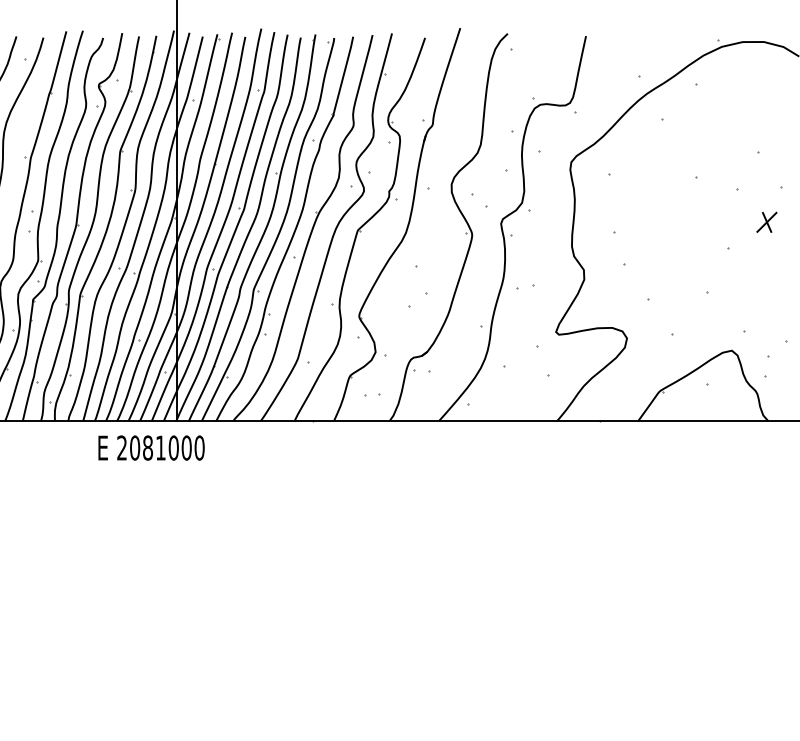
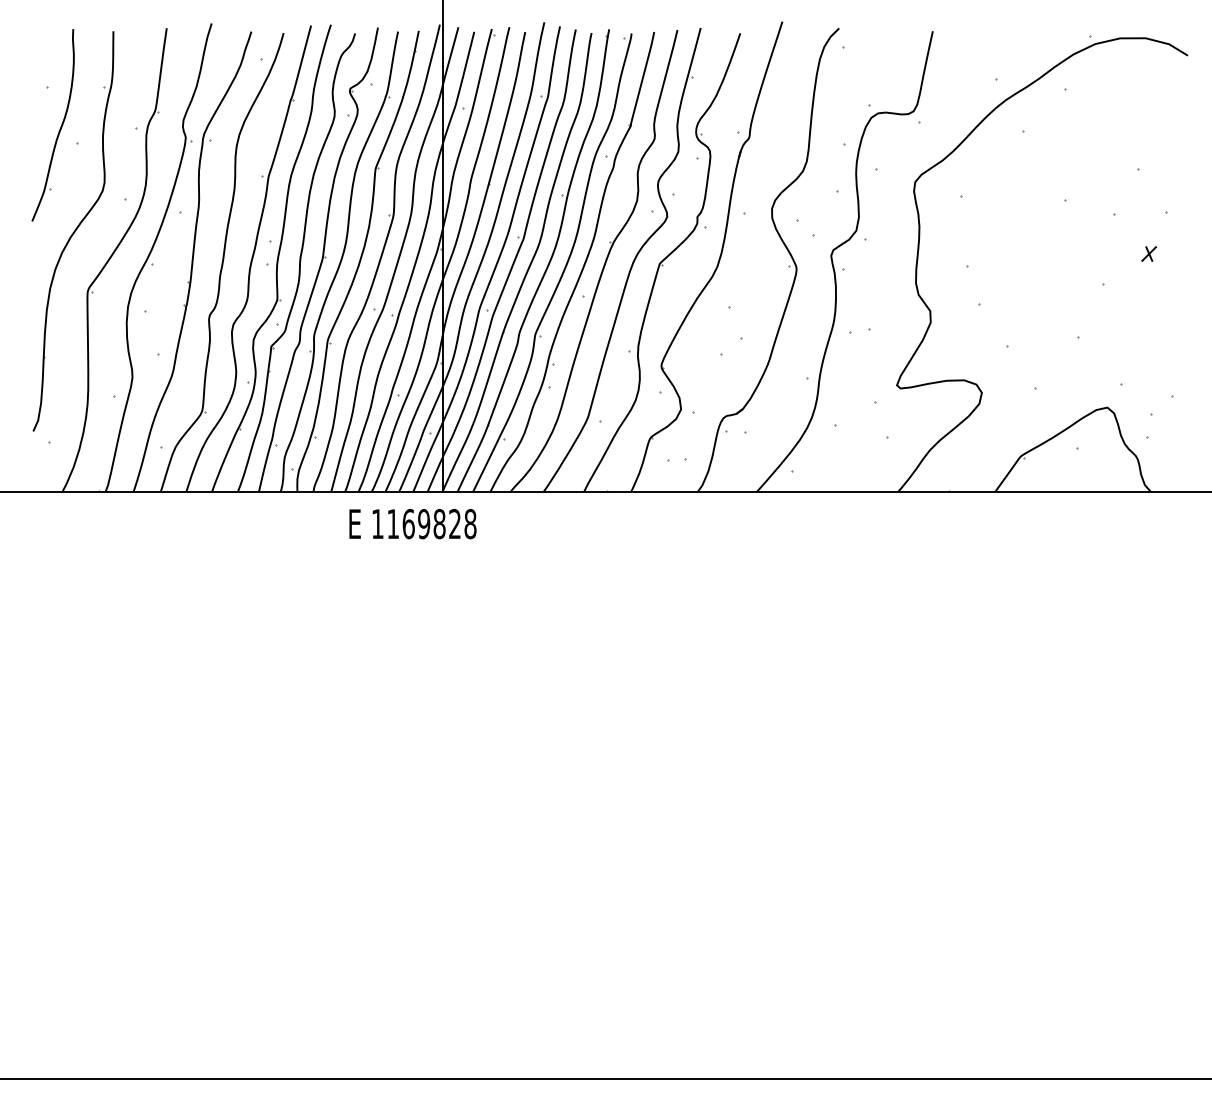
part: (766, 221) -> (1148, 253), size x0.6
text: (161, 448) -> (424, 524), 2081000 -> 1169828

